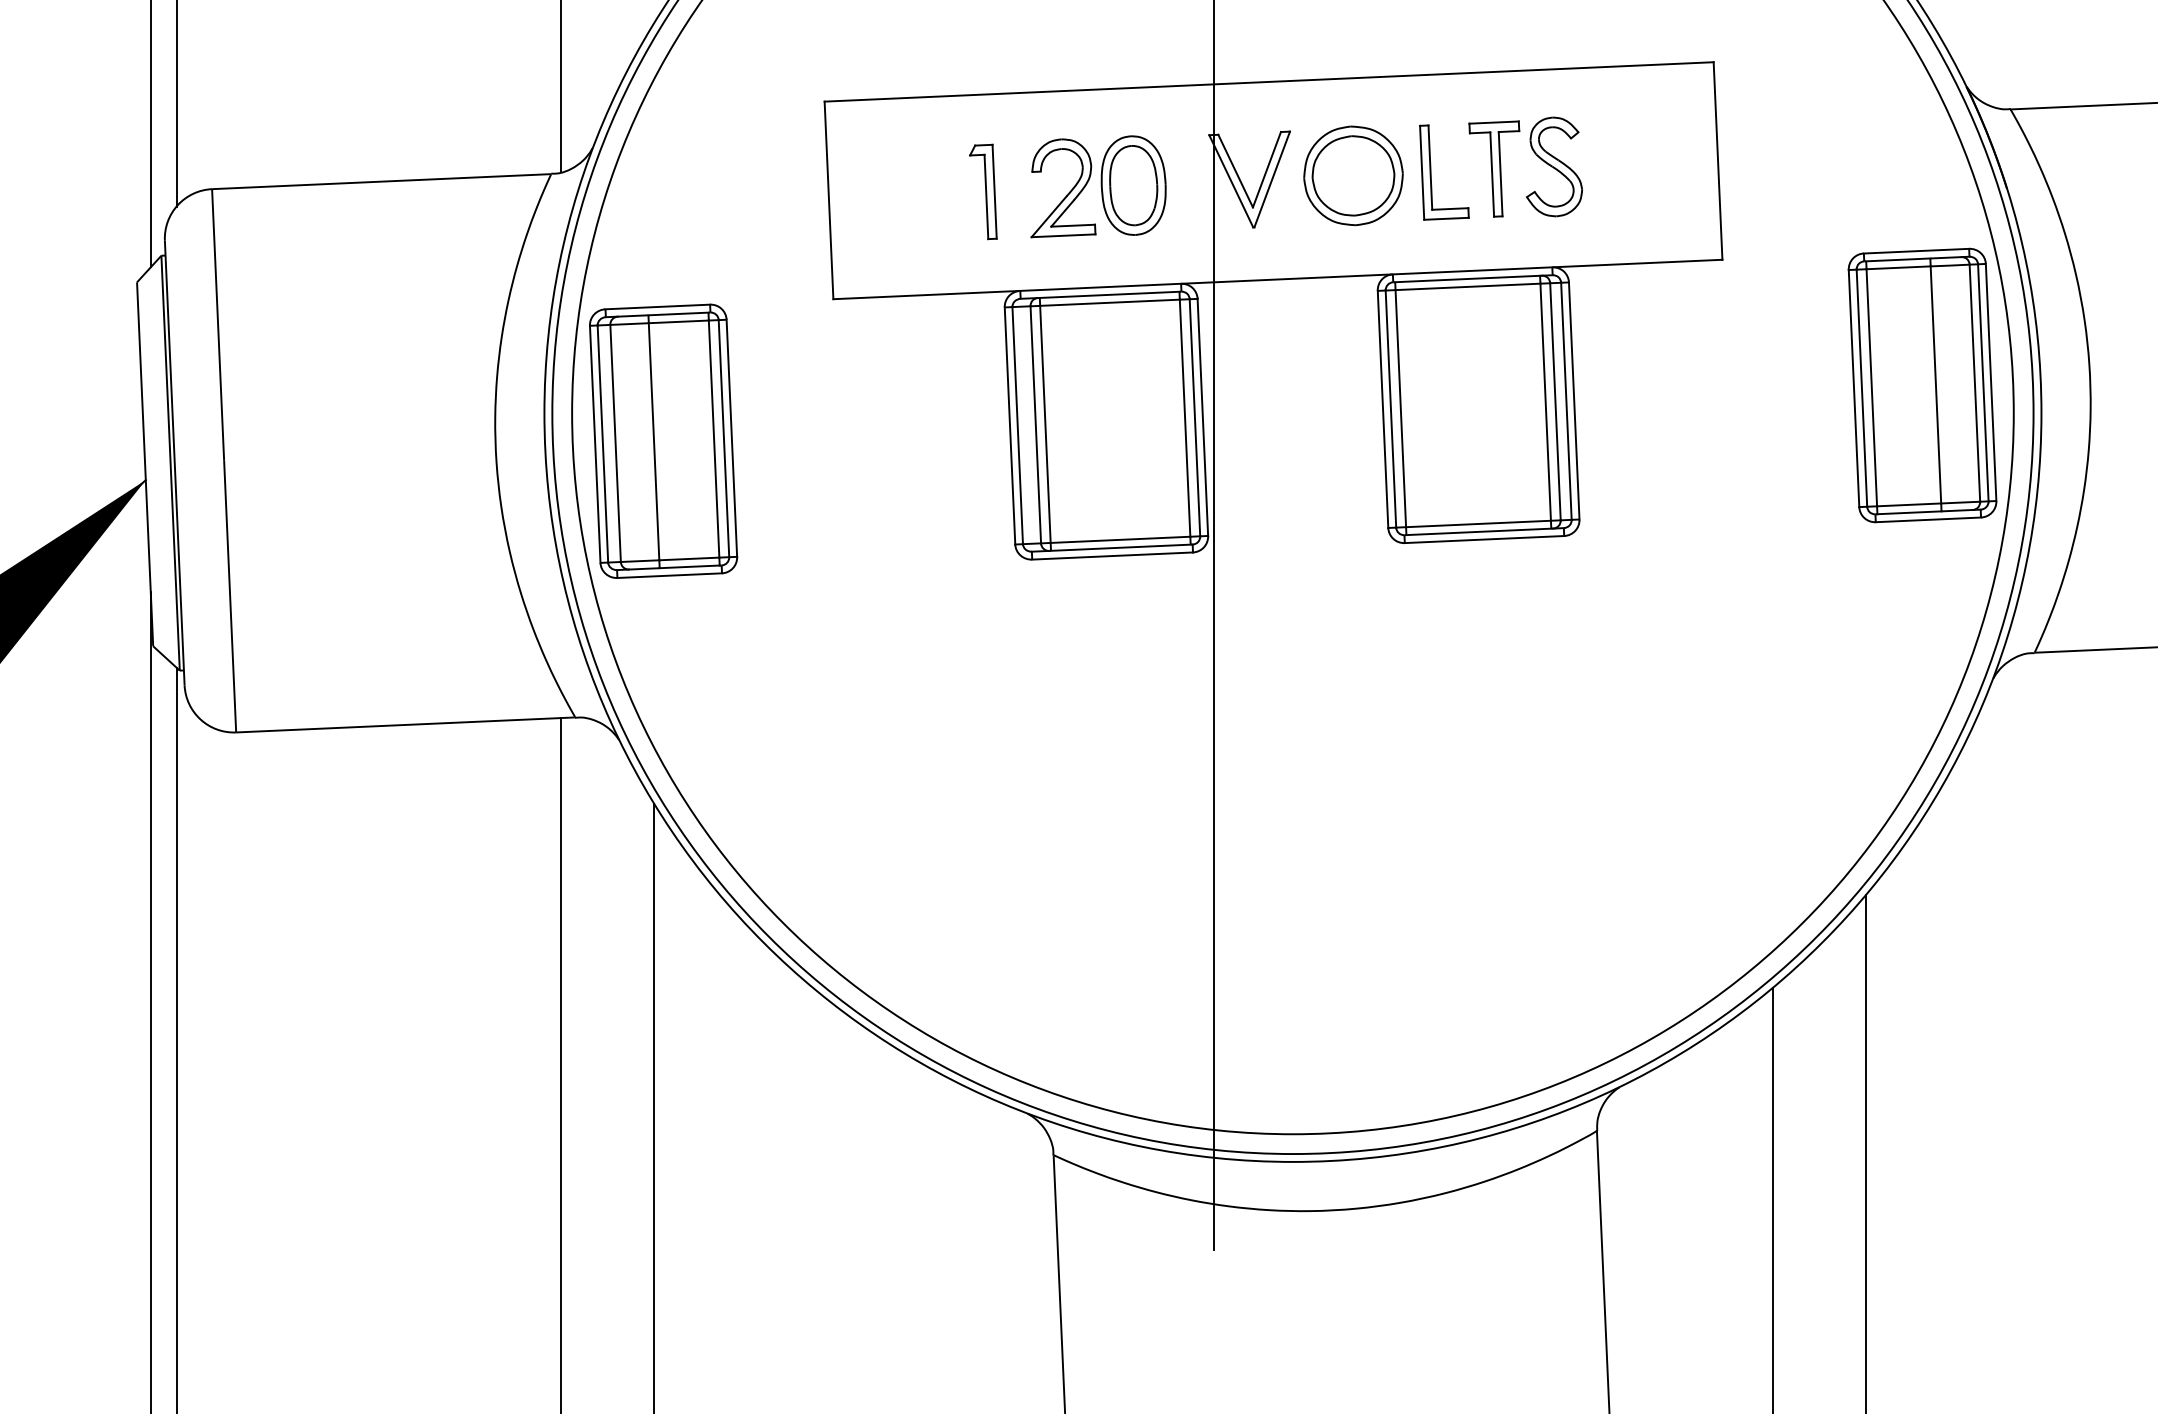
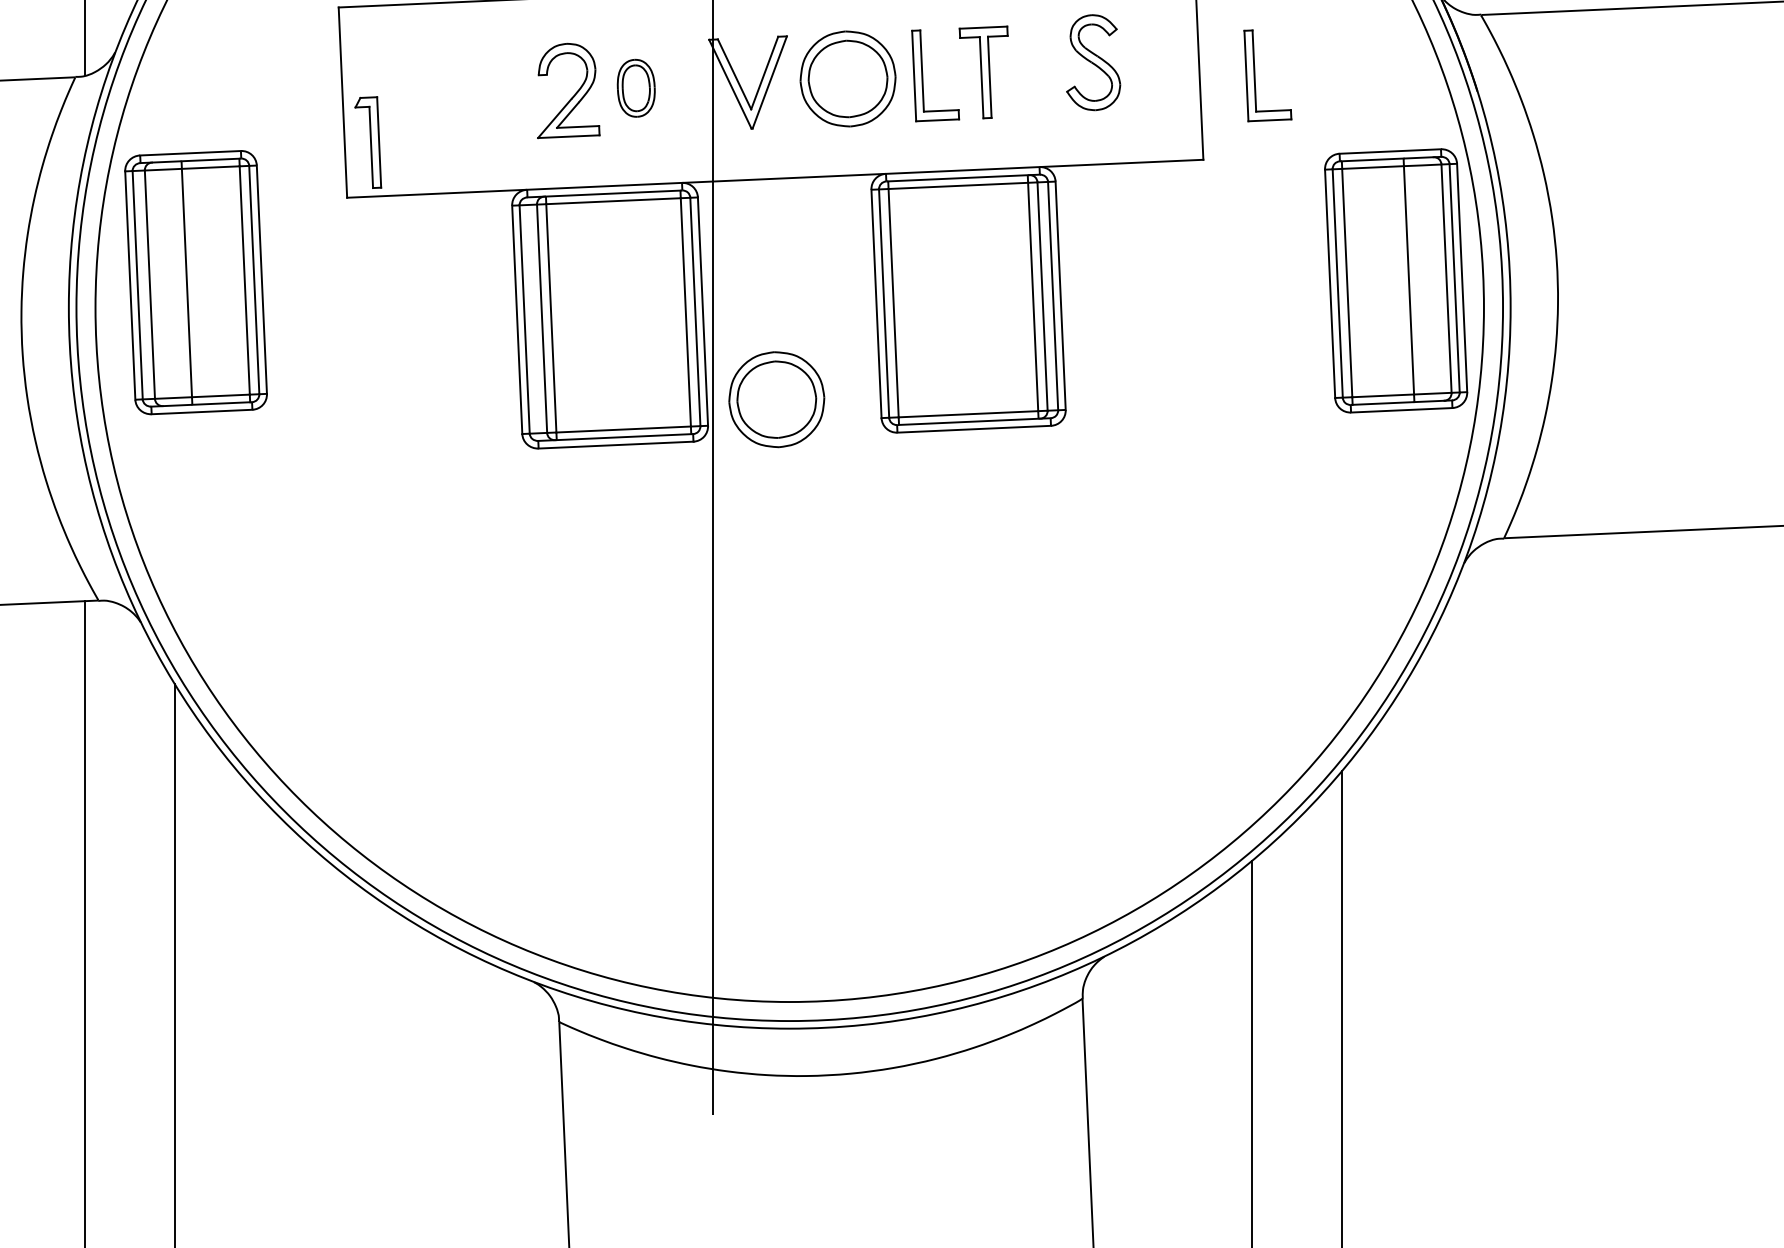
part: (1554, 166) -> (1093, 62), moved
part: (1776, 172) -> (1255, 75), added
part: (1133, 185) -> (636, 88), size x0.6
part: (983, 191) -> (368, 142), moved
part: (663, 440) -> (196, 281), moved
part: (1279, 508) -> (776, 399), added

